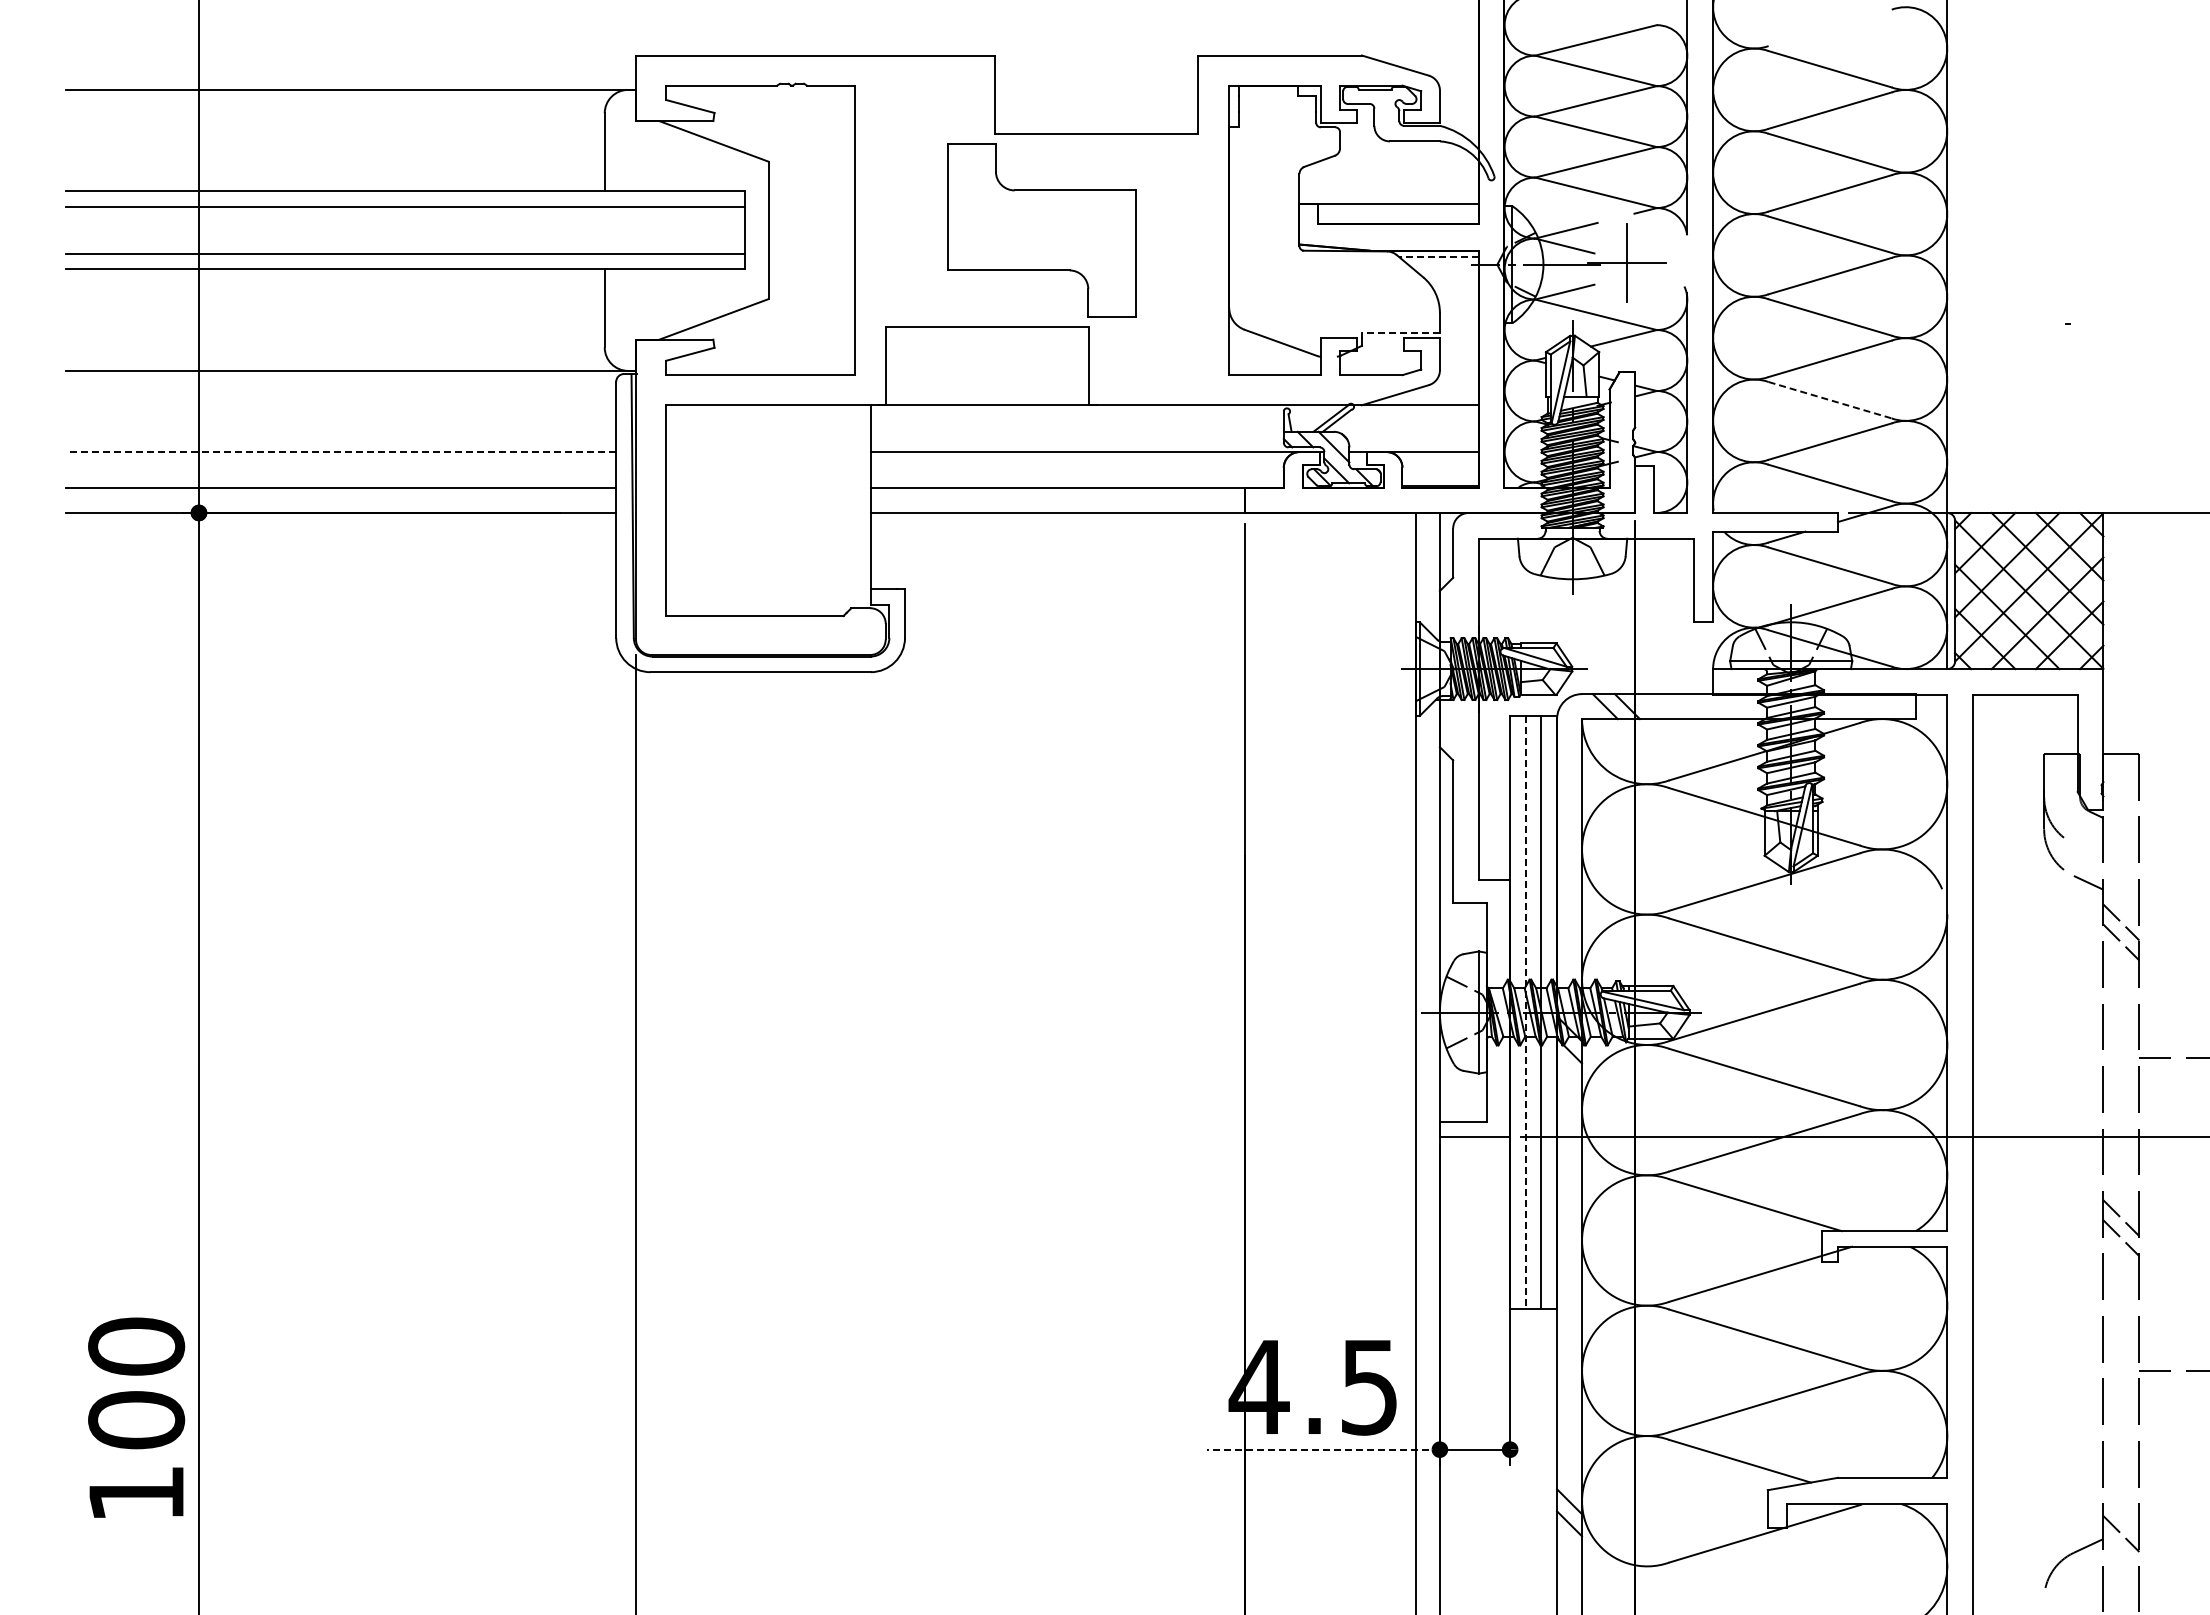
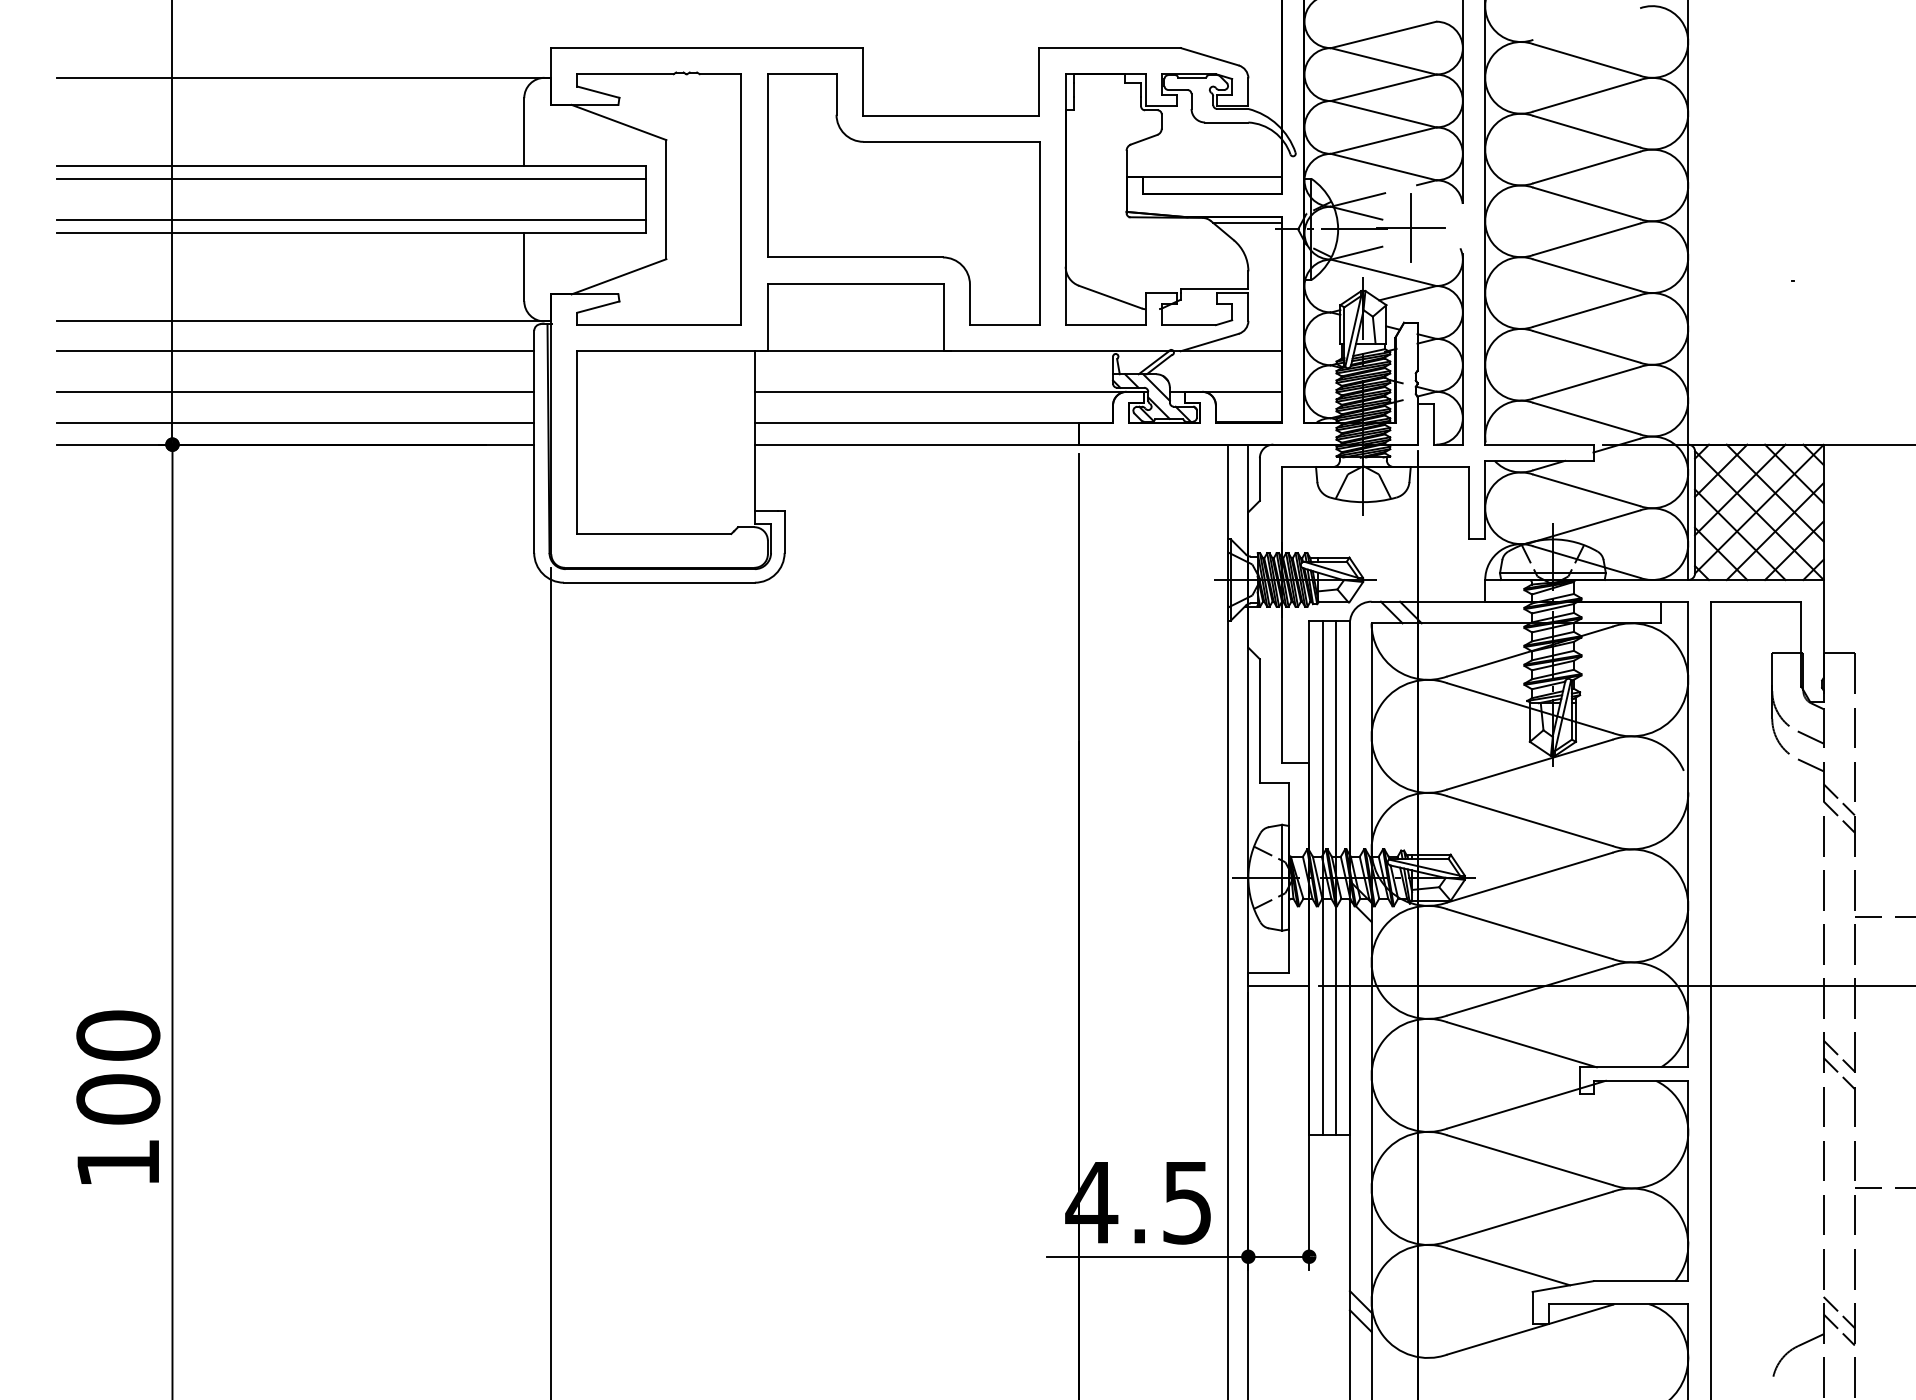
part: (1042, 230) -> (903, 199), size x1.67
line: (1438, 256) -> (1247, 222), dashed -> solid
line: (1400, 333) -> (1214, 289), dashed -> solid
line: (1830, 400) -> (1587, 347), dashed -> solid
line: (341, 405) -> (296, 351), added
line: (341, 452) -> (296, 392), dashed -> solid
line: (2088, 850) -> (1810, 737), added
line: (1525, 1012) -> (1322, 877), dashed -> solid
text: (136, 1417) -> (118, 1097), moved
line: (1323, 1449) -> (1147, 1256), dashed -> solid
line: (2121, 1513) -> (1839, 1312), added

